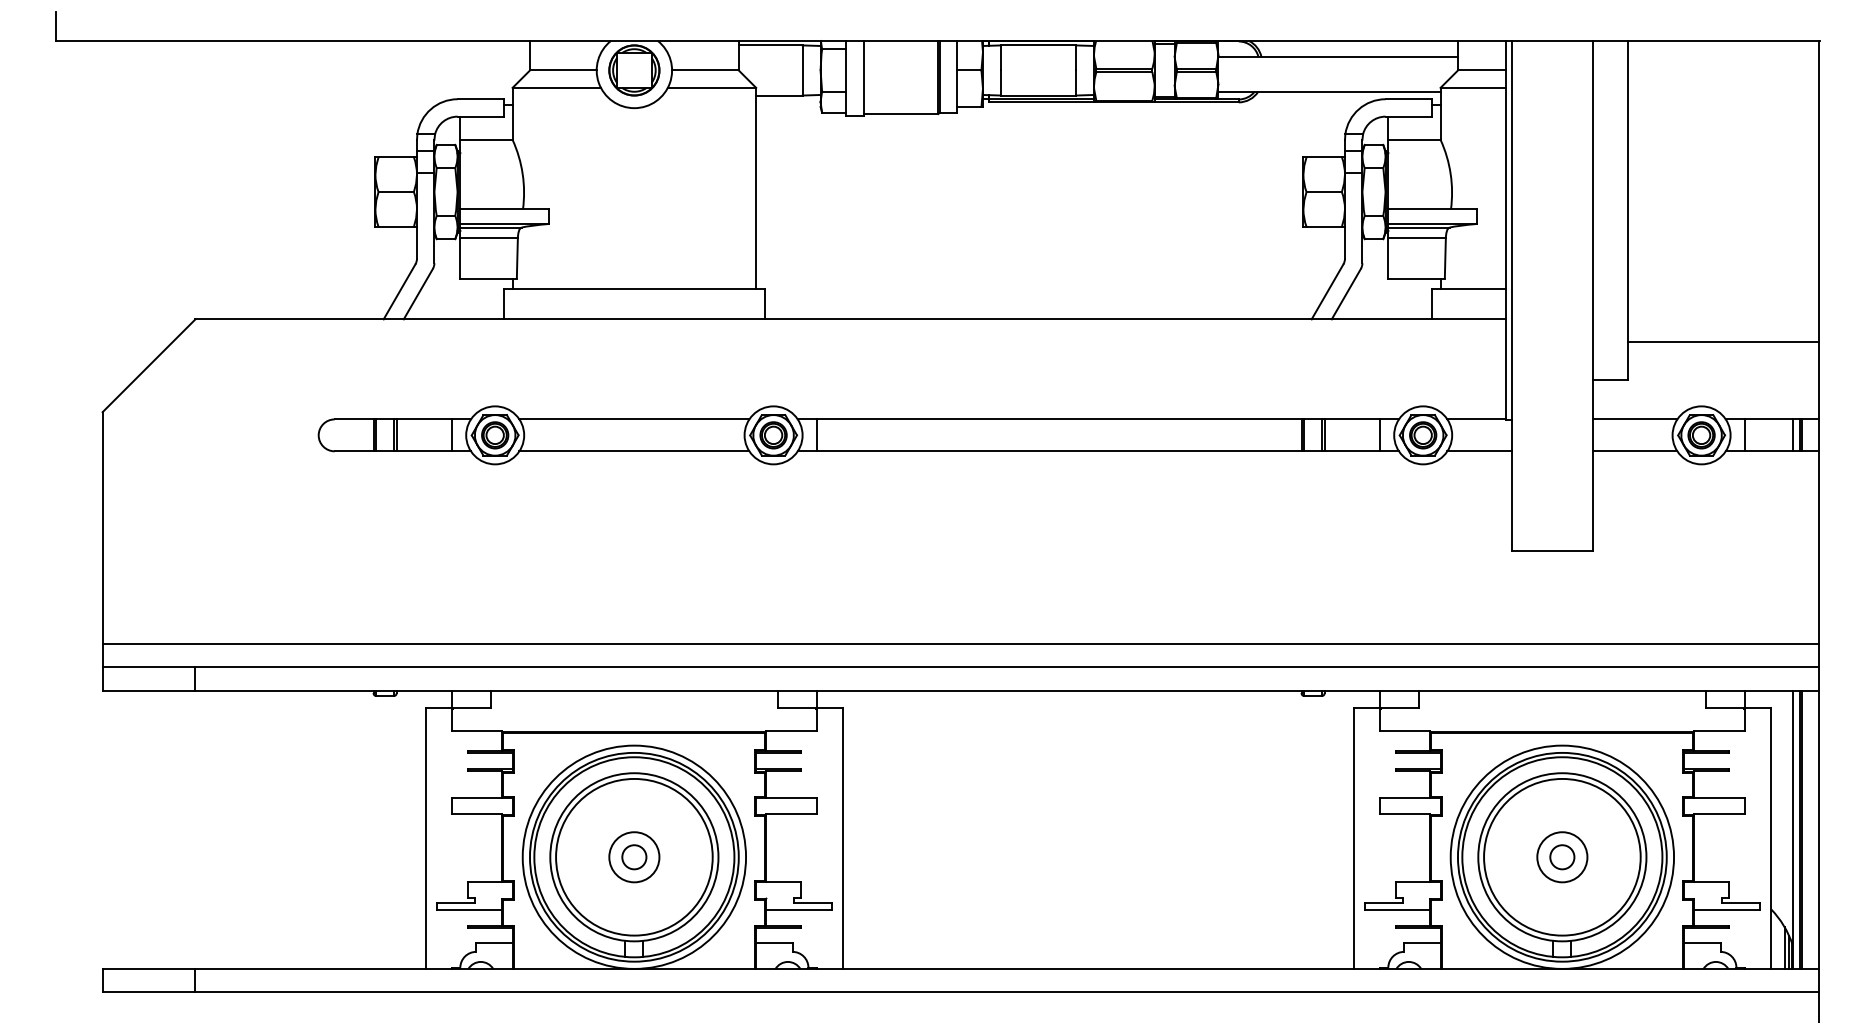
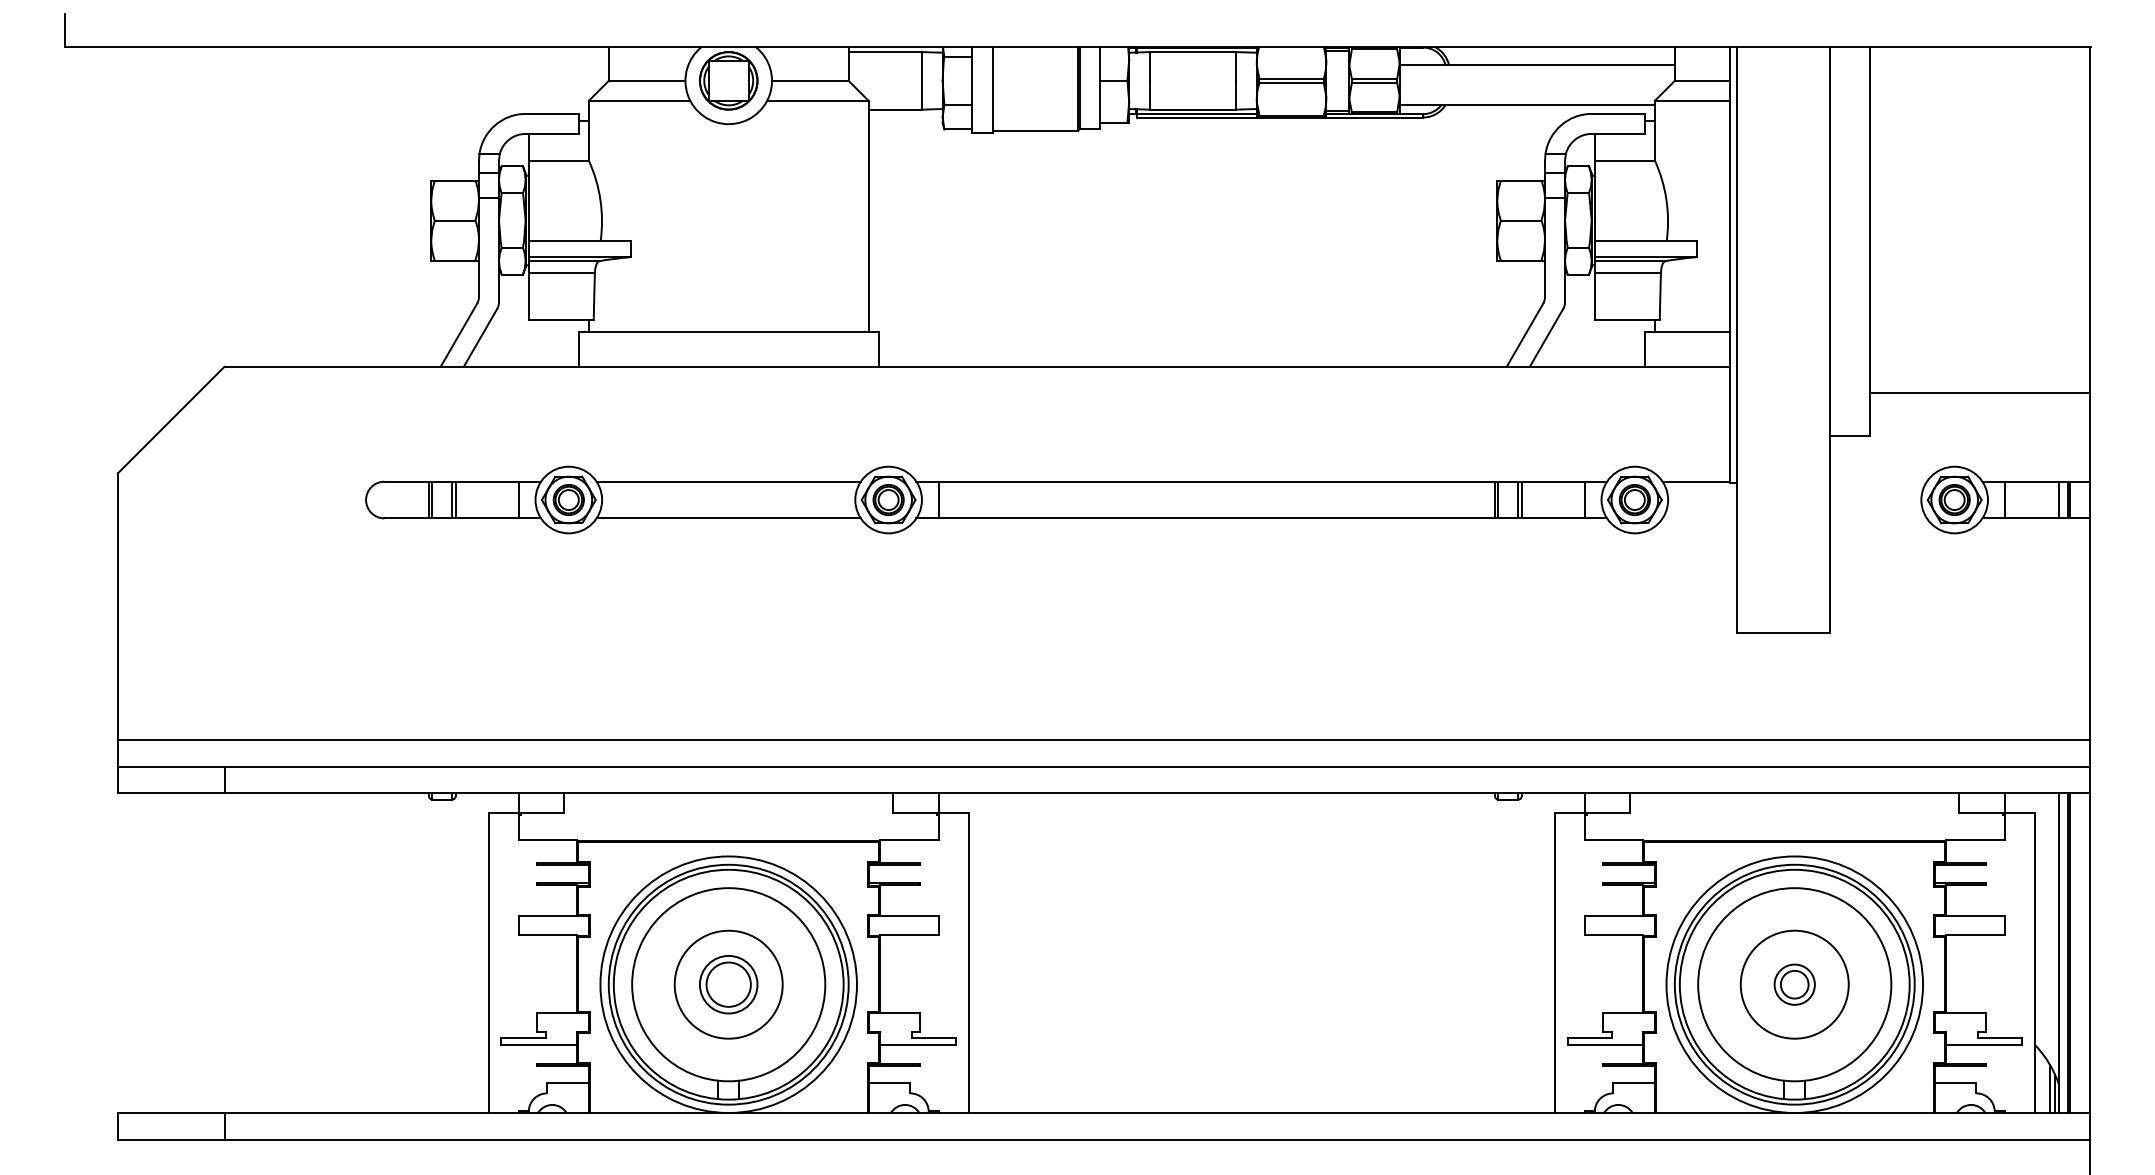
line: (1635, 419) -> (1878, 481), removed
line: (1479, 451) -> (1699, 518), removed
line: (1635, 451) -> (1878, 518), removed
circle: (634, 857) -> (728, 984), size x0.6
circle: (634, 857) -> (728, 984), size x1.6
circle: (1562, 857) -> (1794, 984), size x0.6
circle: (1562, 857) -> (1794, 984), size x0.7

